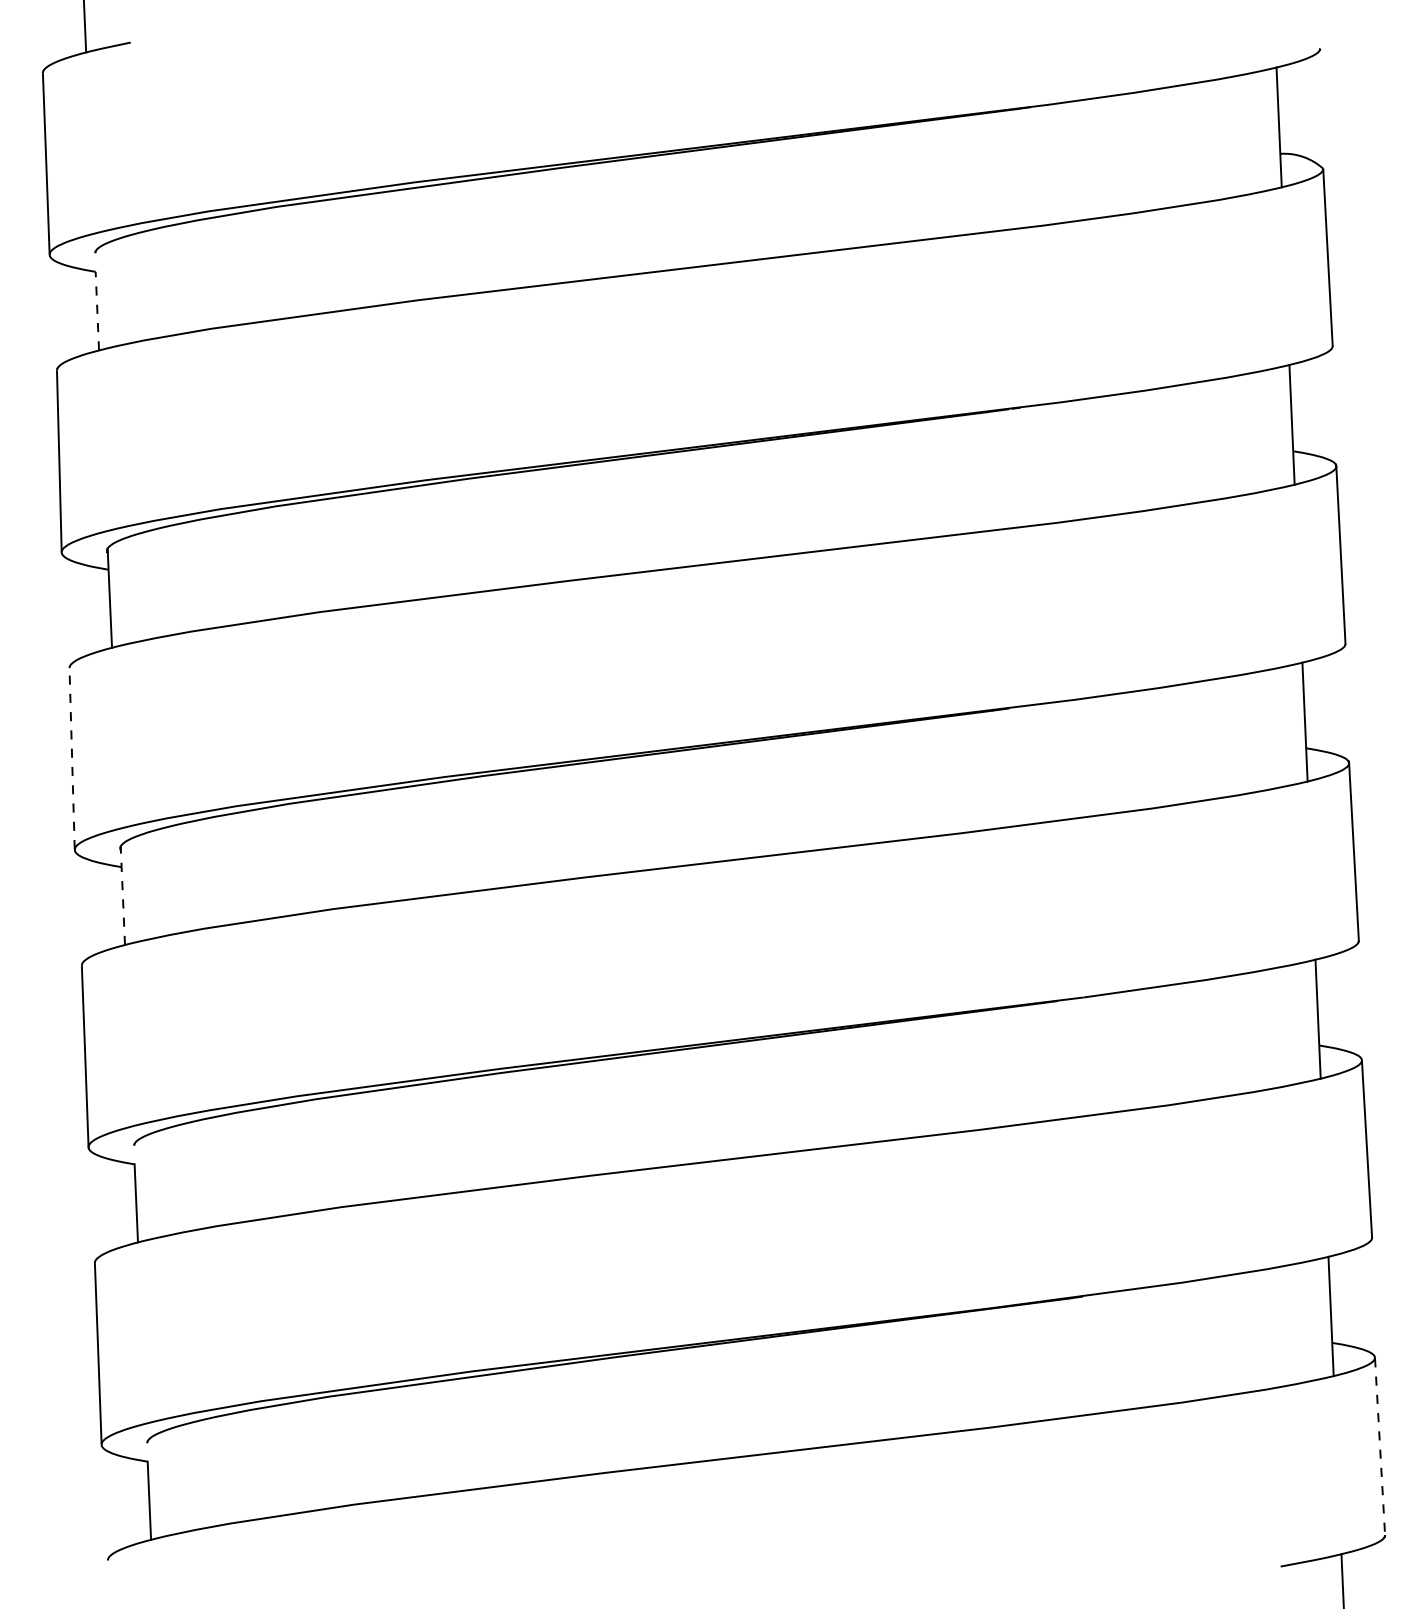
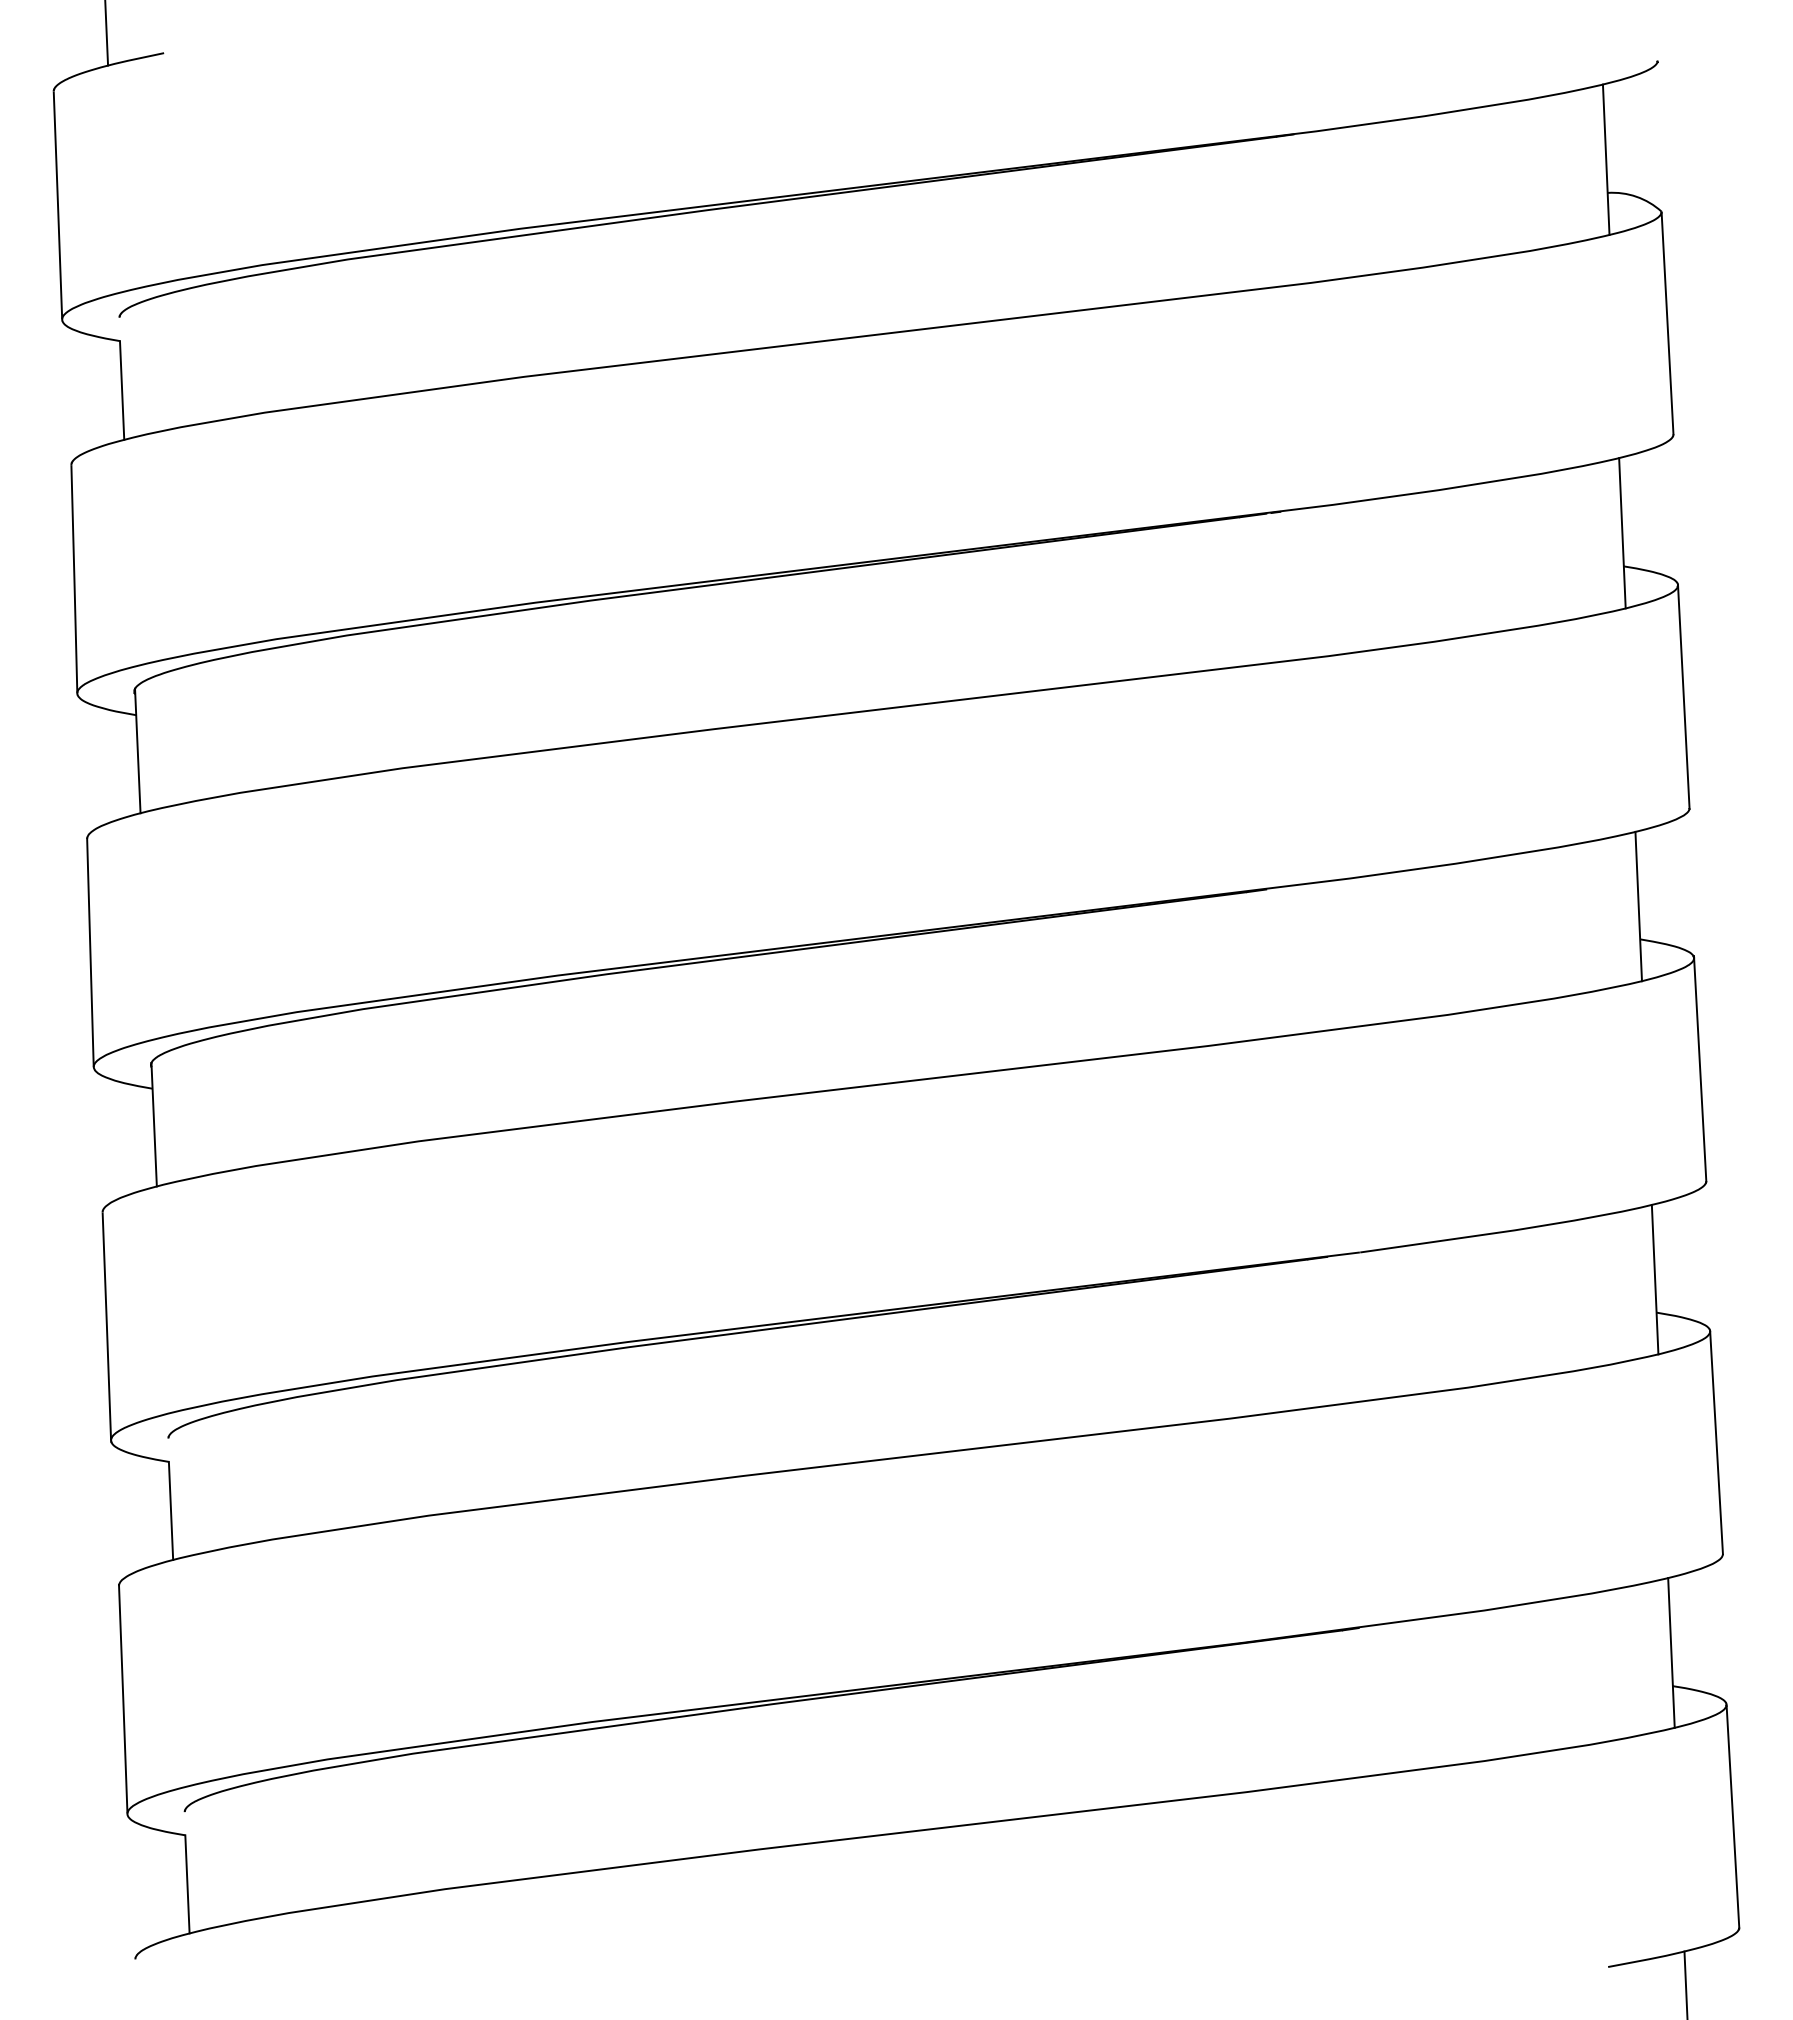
line: (97, 310) -> (122, 389), dashed -> solid
line: (72, 758) -> (90, 952), dashed -> solid
line: (123, 895) -> (154, 1124), dashed -> solid
line: (1379, 1446) -> (1732, 1816), dashed -> solid

